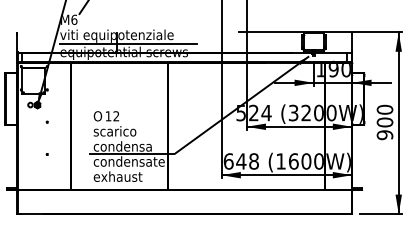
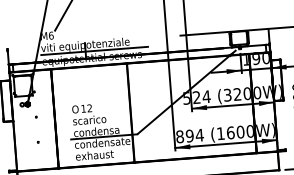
text: (241, 161) -> (189, 136), 648 -> 894

